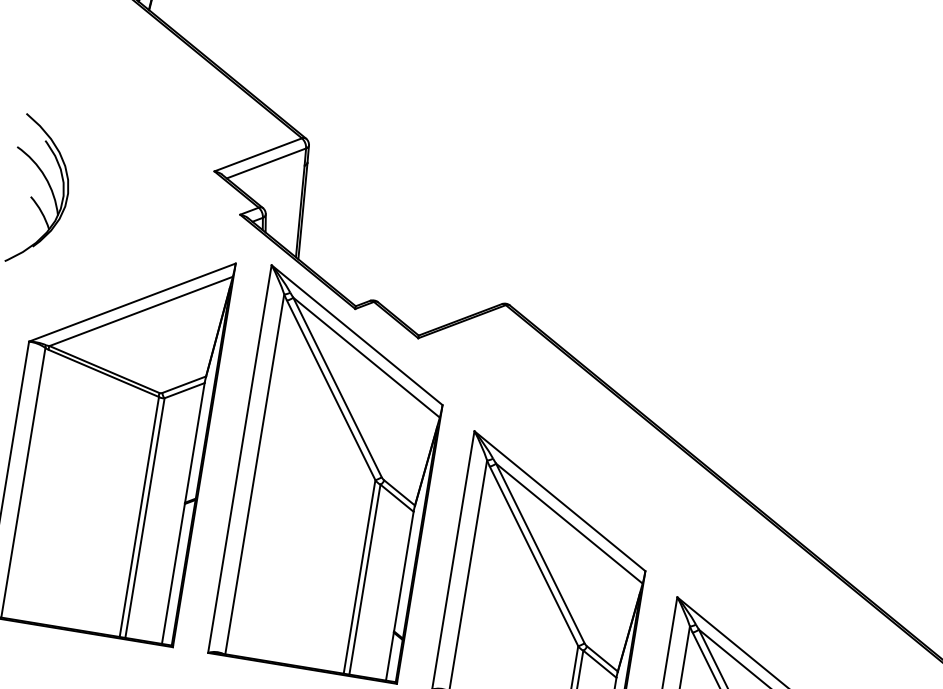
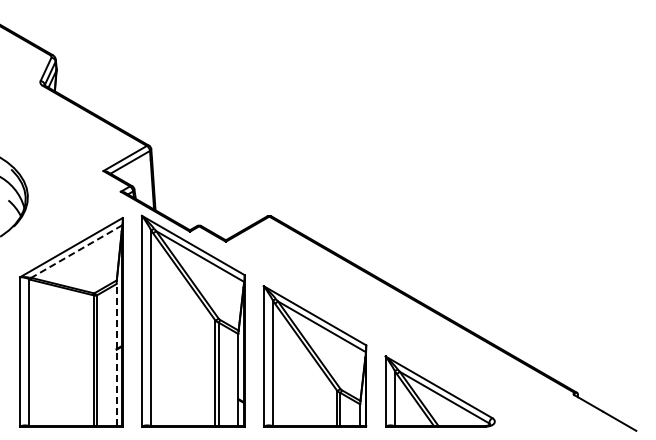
line: (140, 311) -> (76, 251), solid -> dashed
line: (183, 512) -> (116, 354), solid -> dashed

